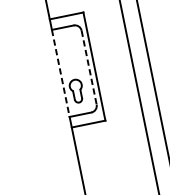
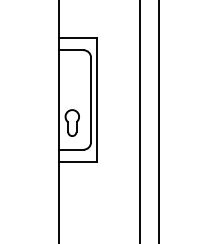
line: (89, 68) -> (91, 100), dashed -> solid
line: (60, 73) -> (58, 100), dashed -> solid

